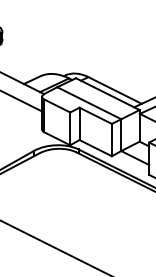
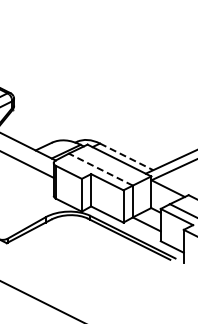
line: (114, 90) -> (126, 156), solid -> dashed
line: (88, 103) -> (100, 169), solid -> dashed

